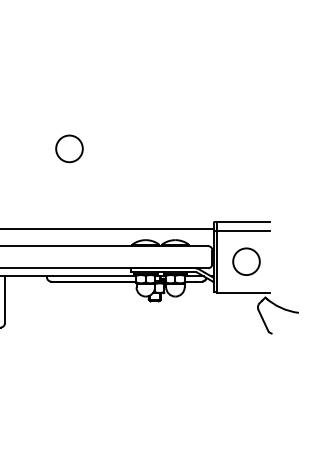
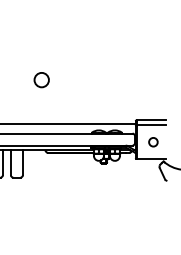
circle: (69, 149) -> (41, 80), moved
circle: (246, 262) -> (153, 142), size x0.6

